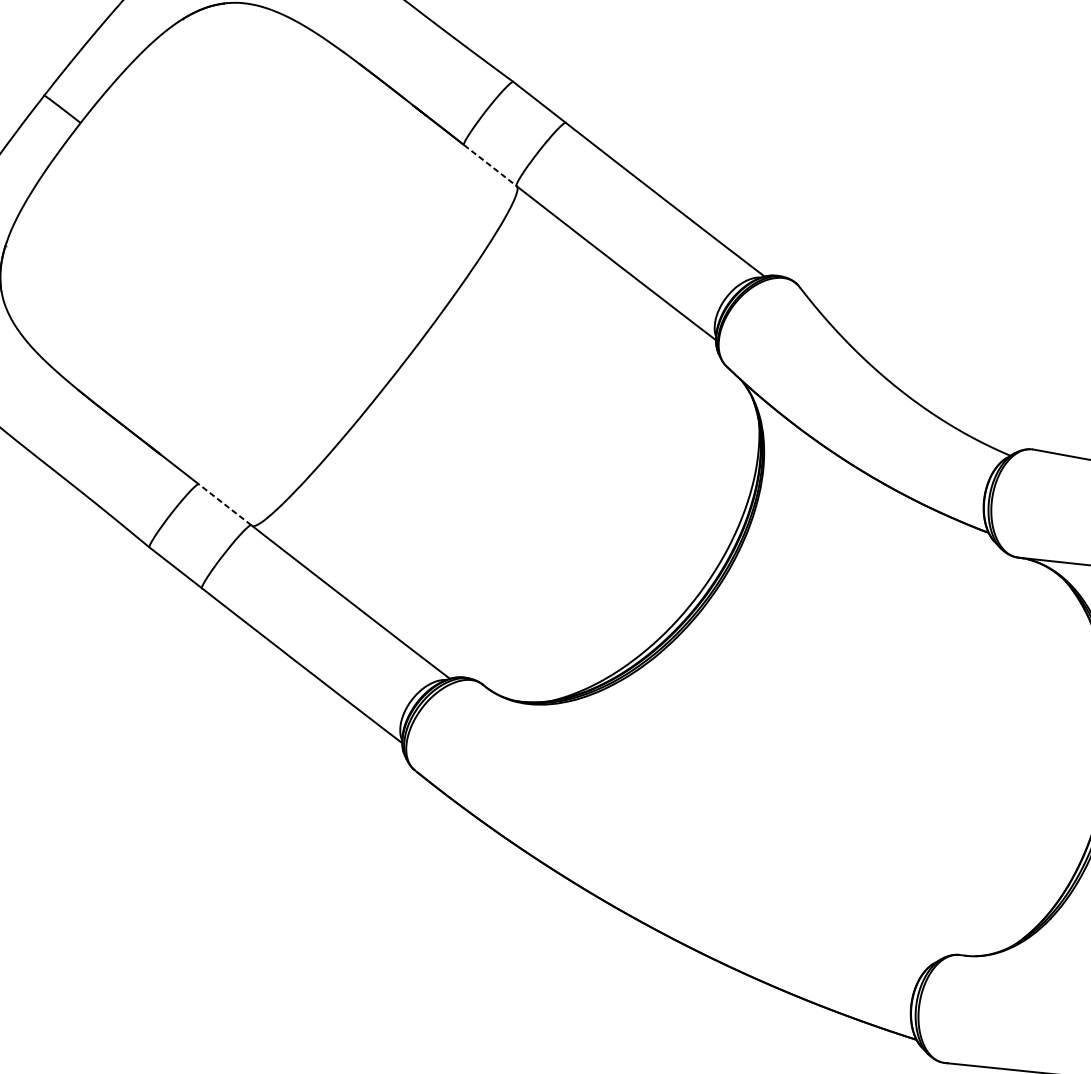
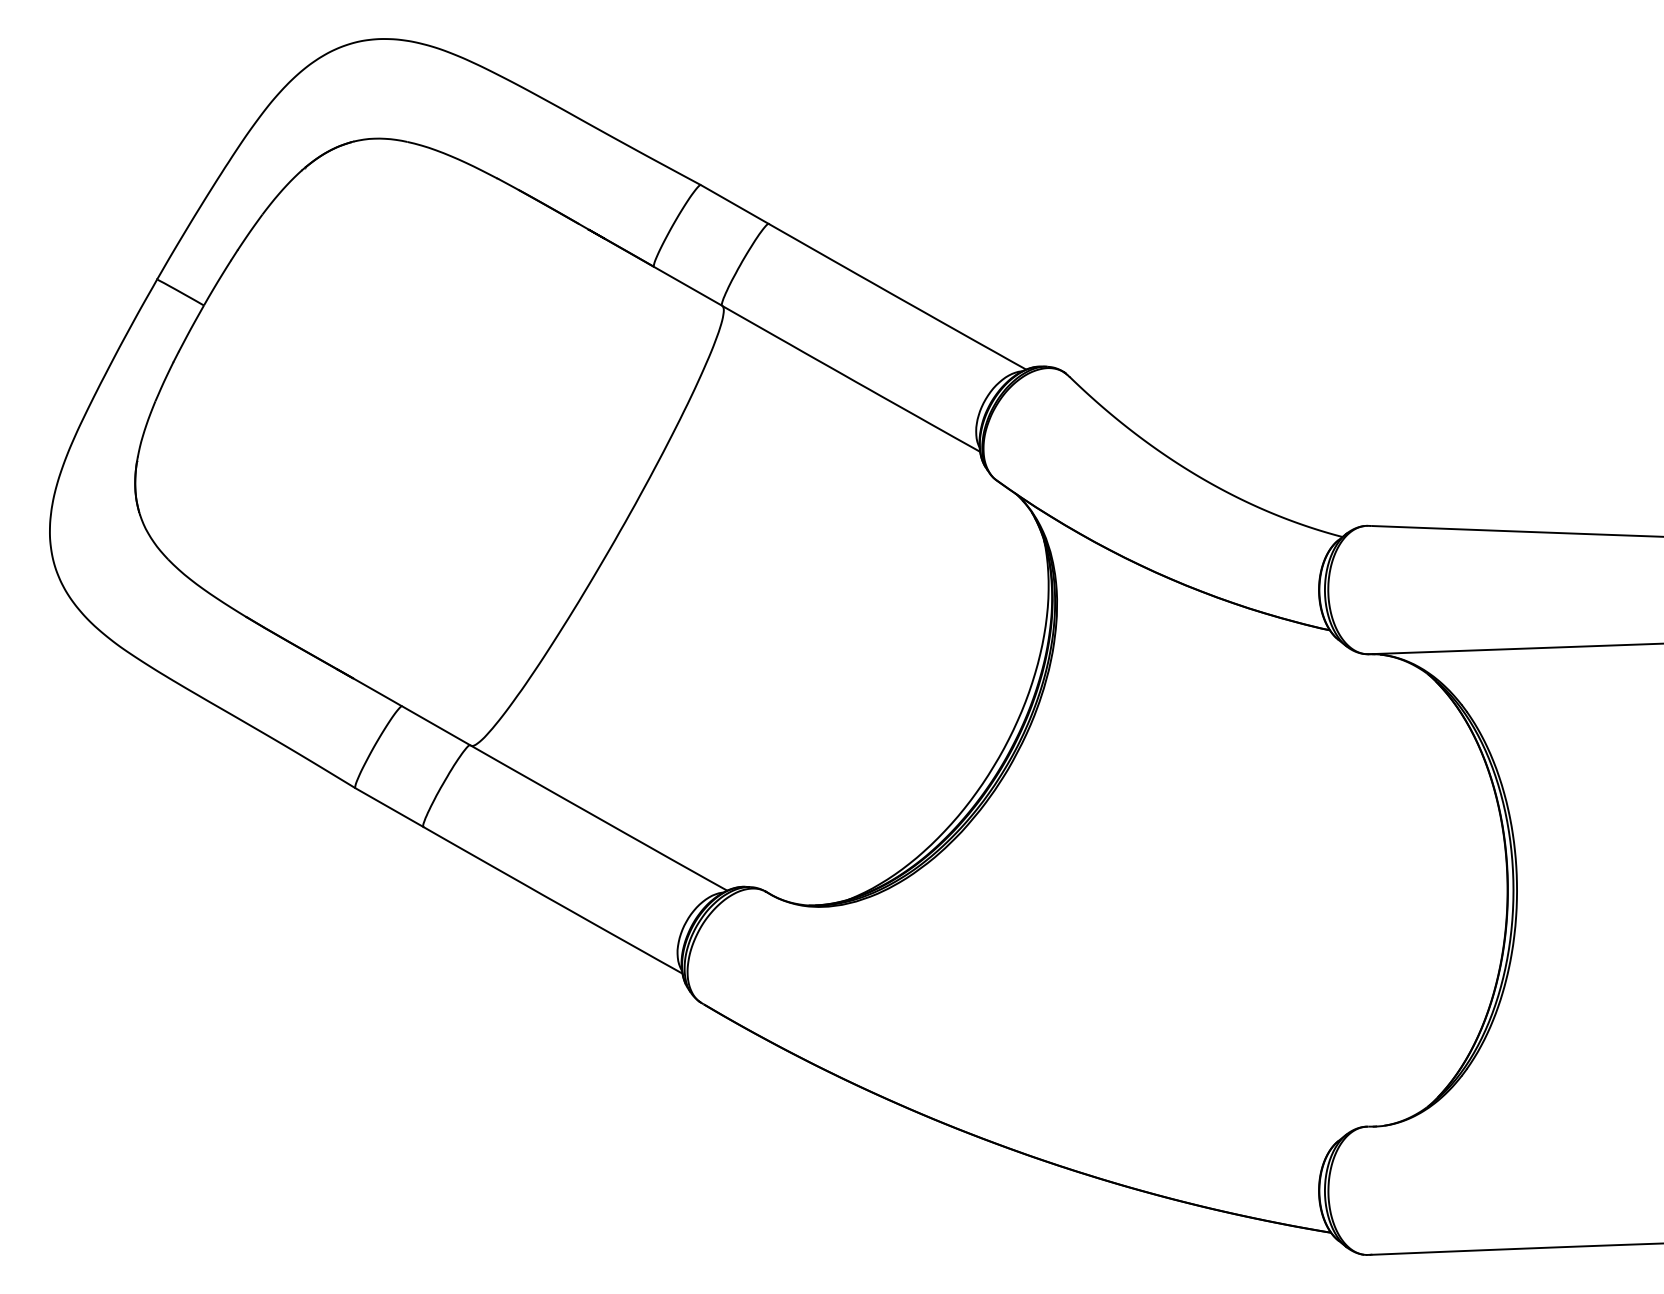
line: (490, 165) -> (688, 286), dashed -> solid
line: (224, 504) -> (435, 725), dashed -> solid

